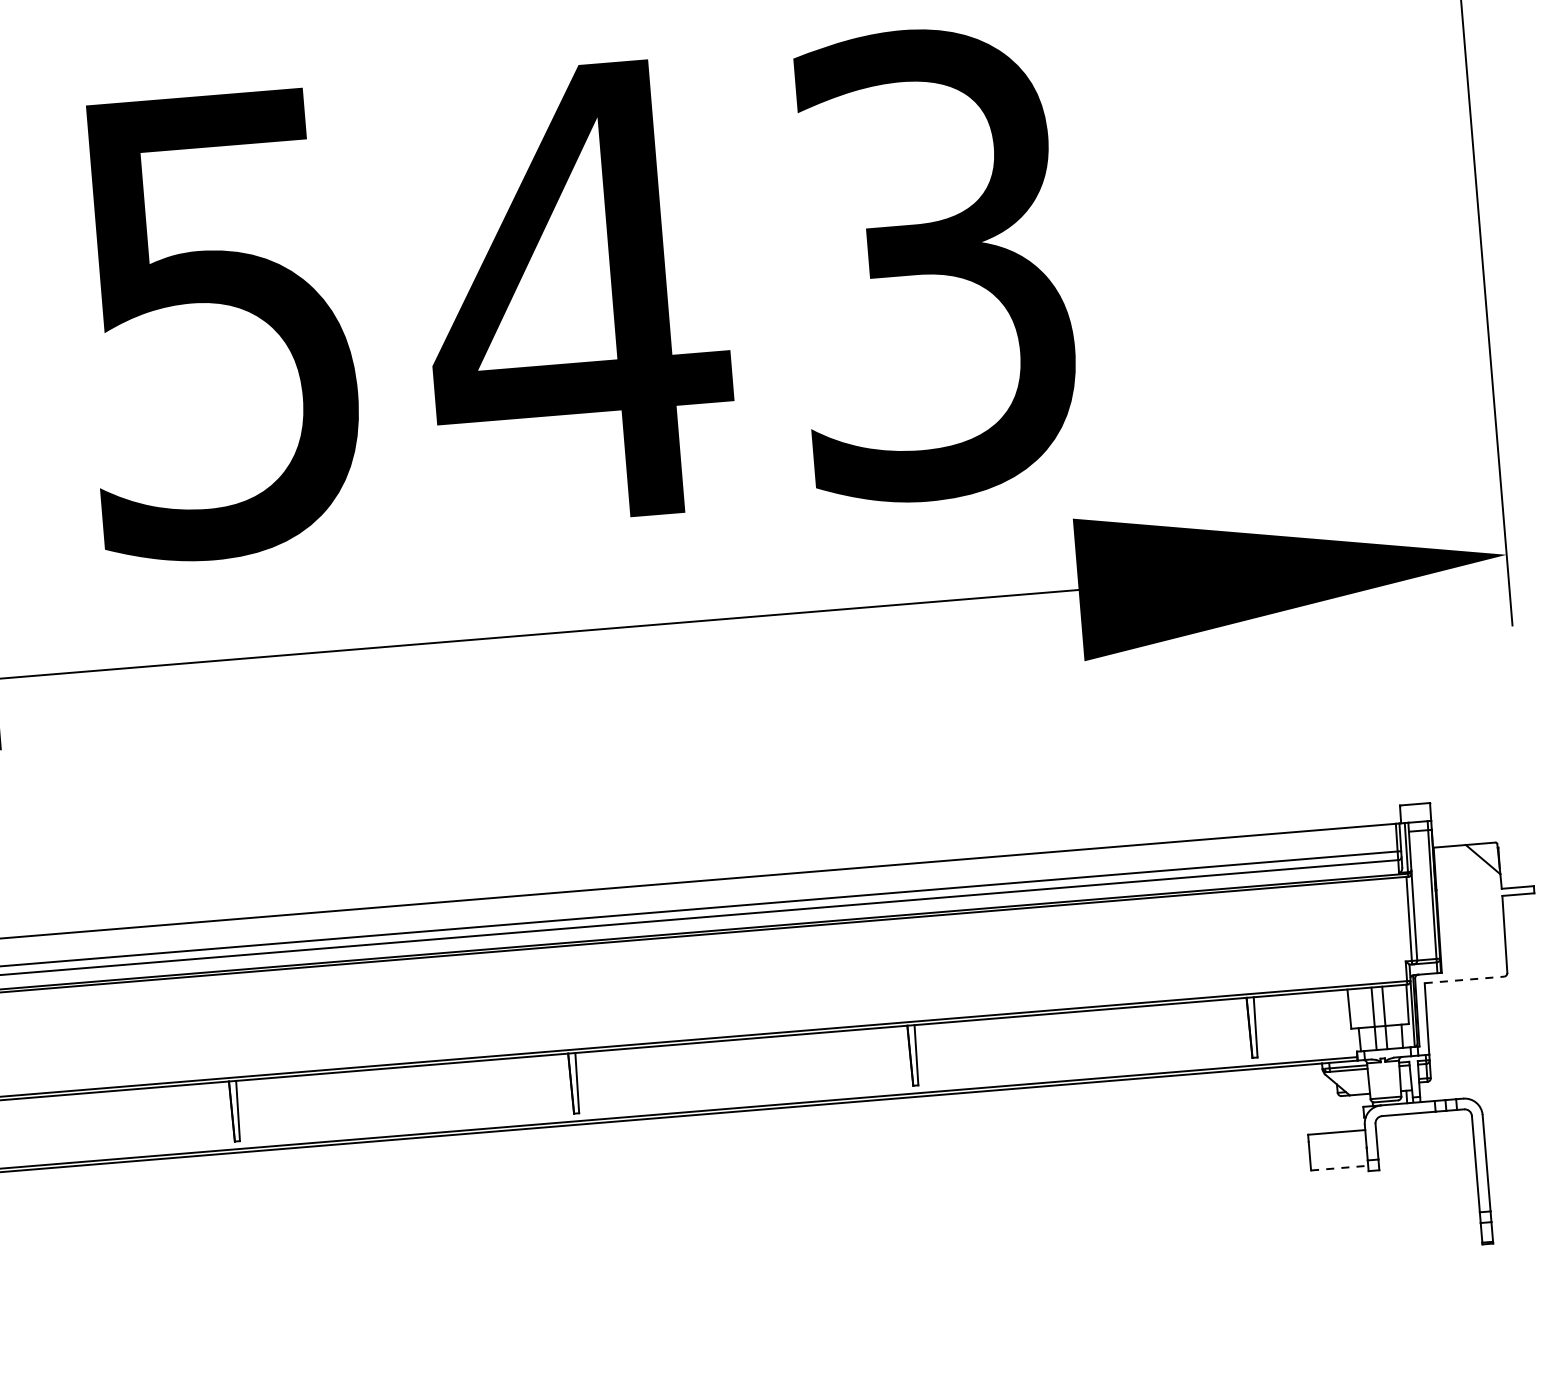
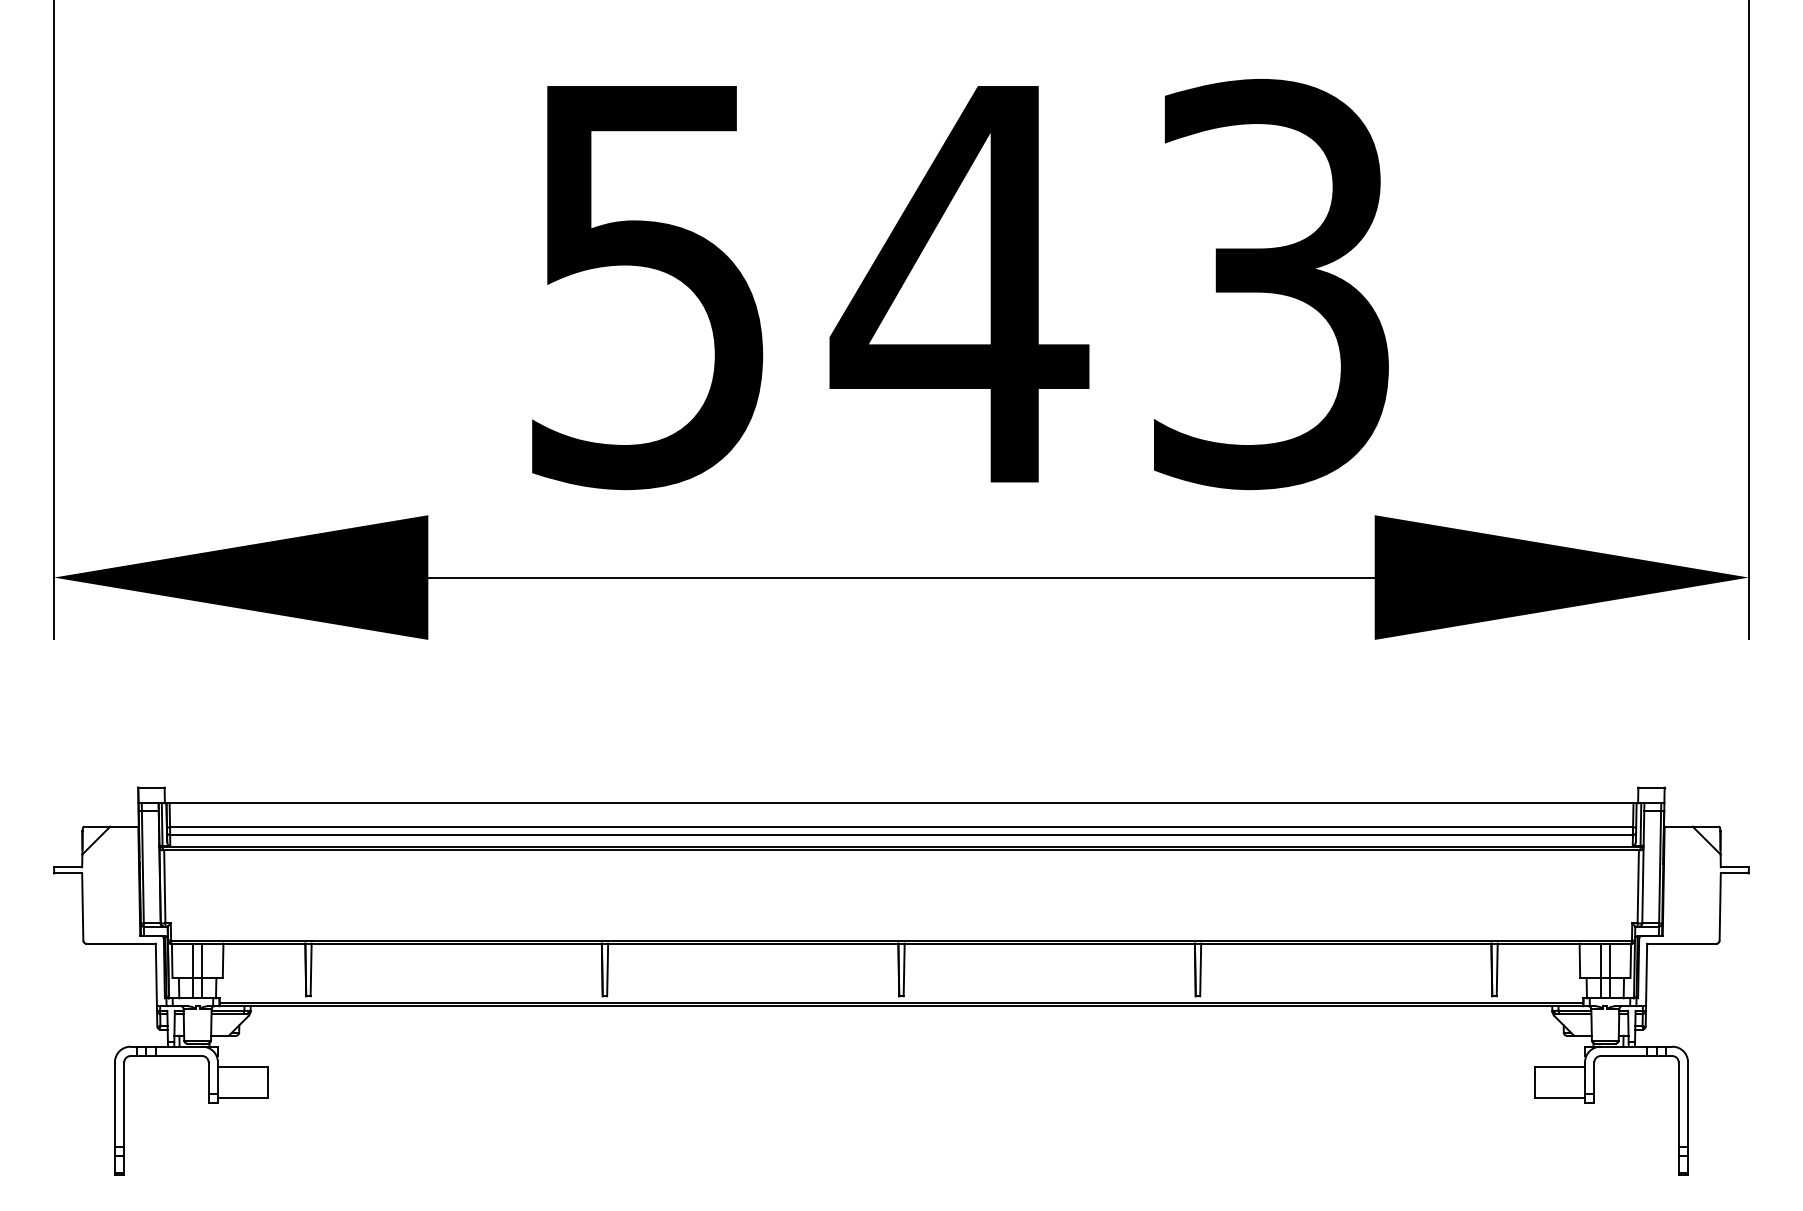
line: (1463, 979) -> (1681, 943), dashed -> solid
line: (1340, 1168) -> (1560, 1098), dashed -> solid

